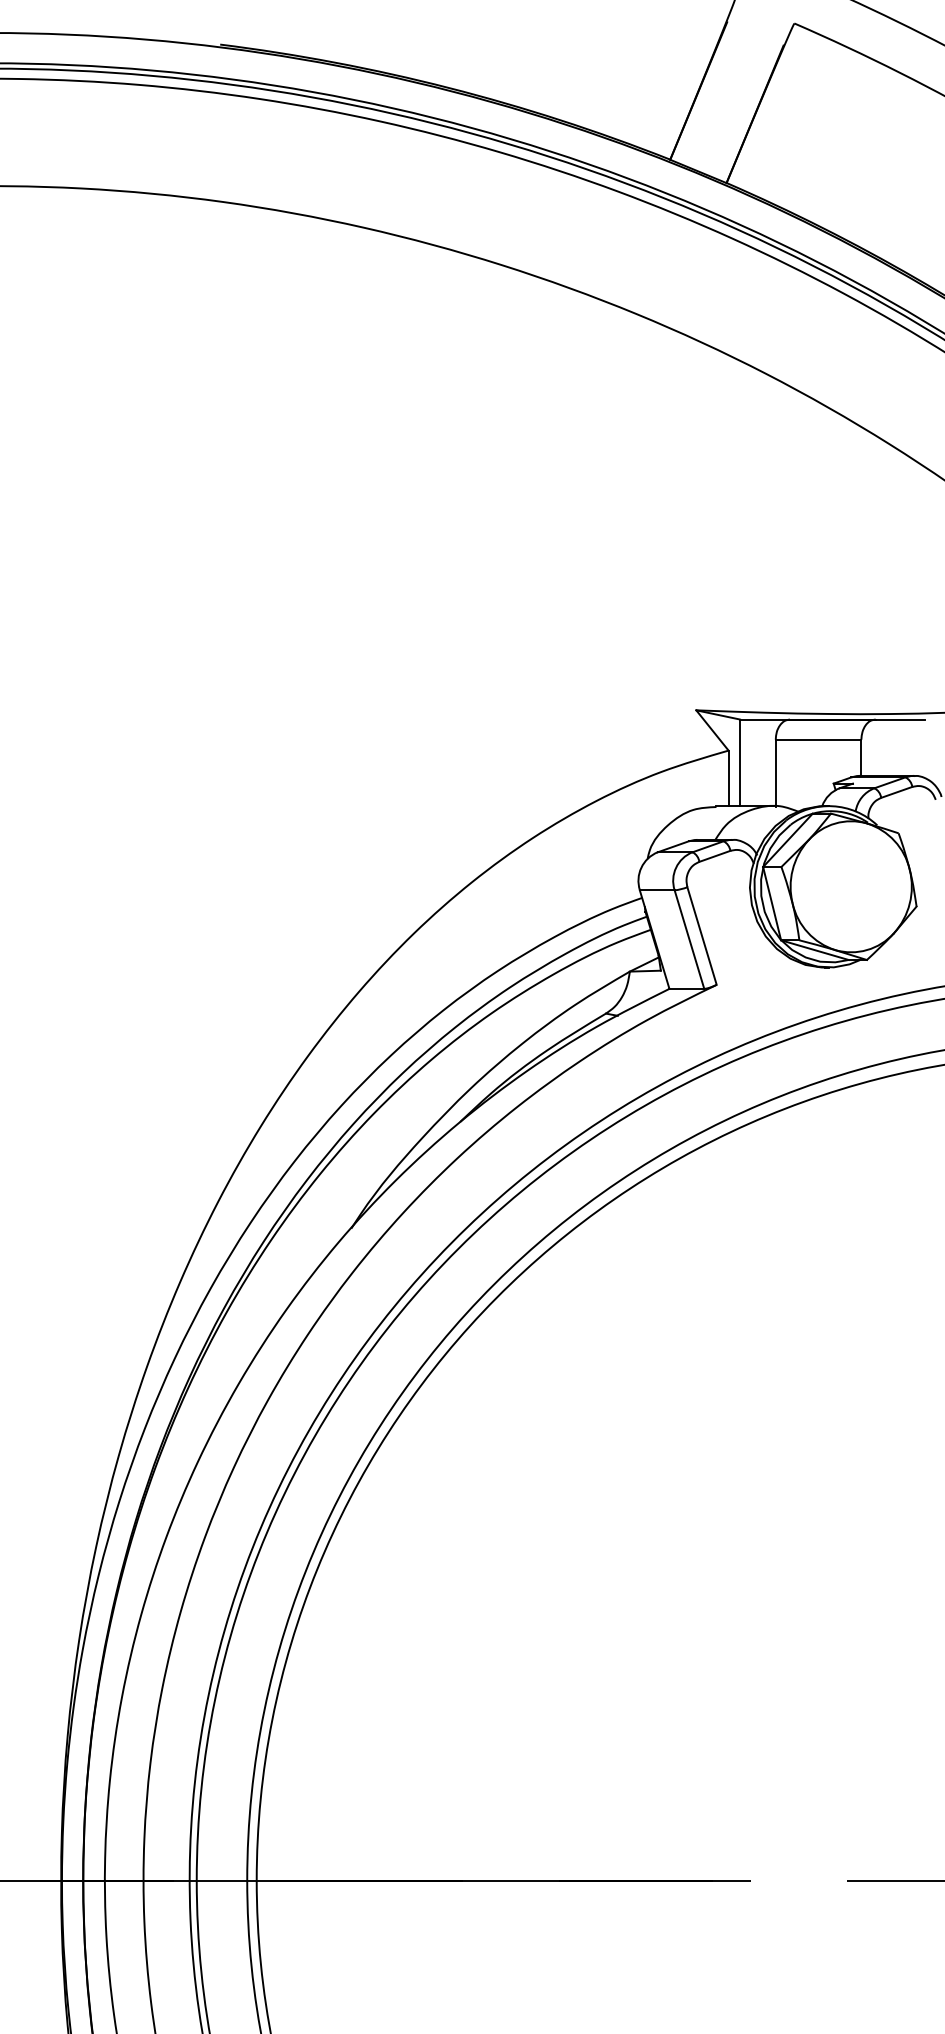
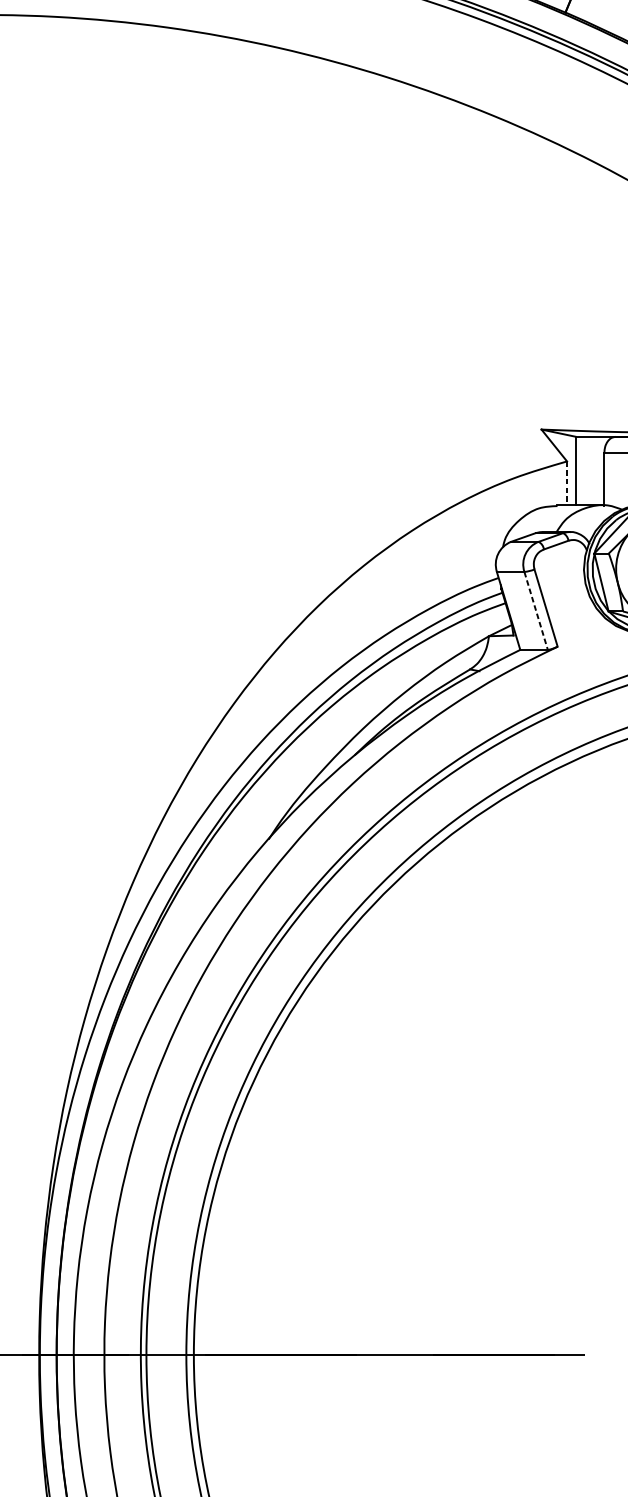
line: (728, 778) -> (567, 483), solid -> dashed
line: (689, 940) -> (536, 611), solid -> dashed

